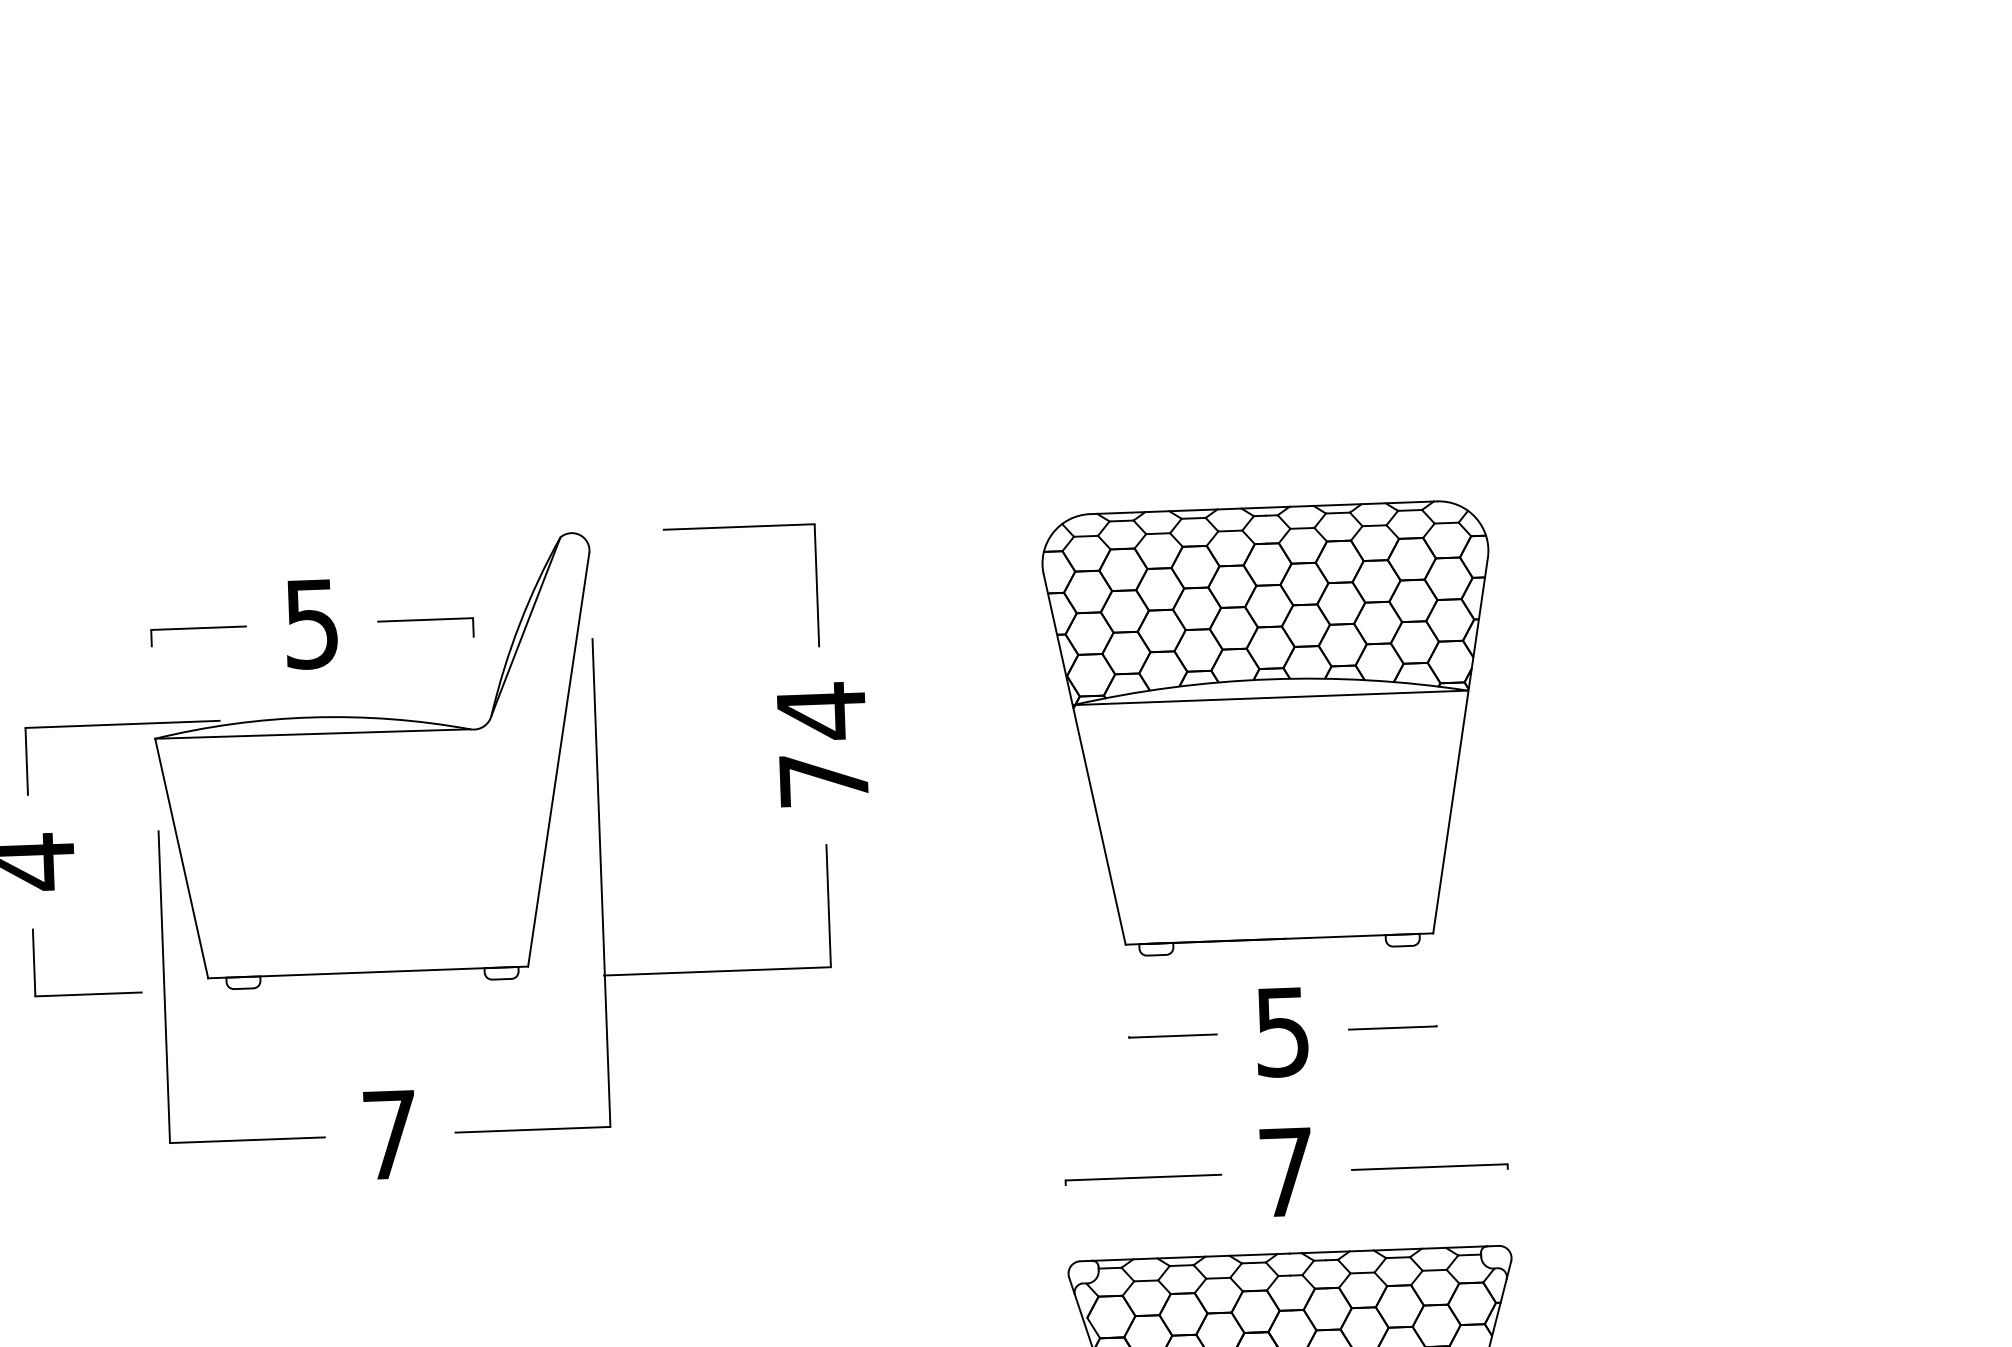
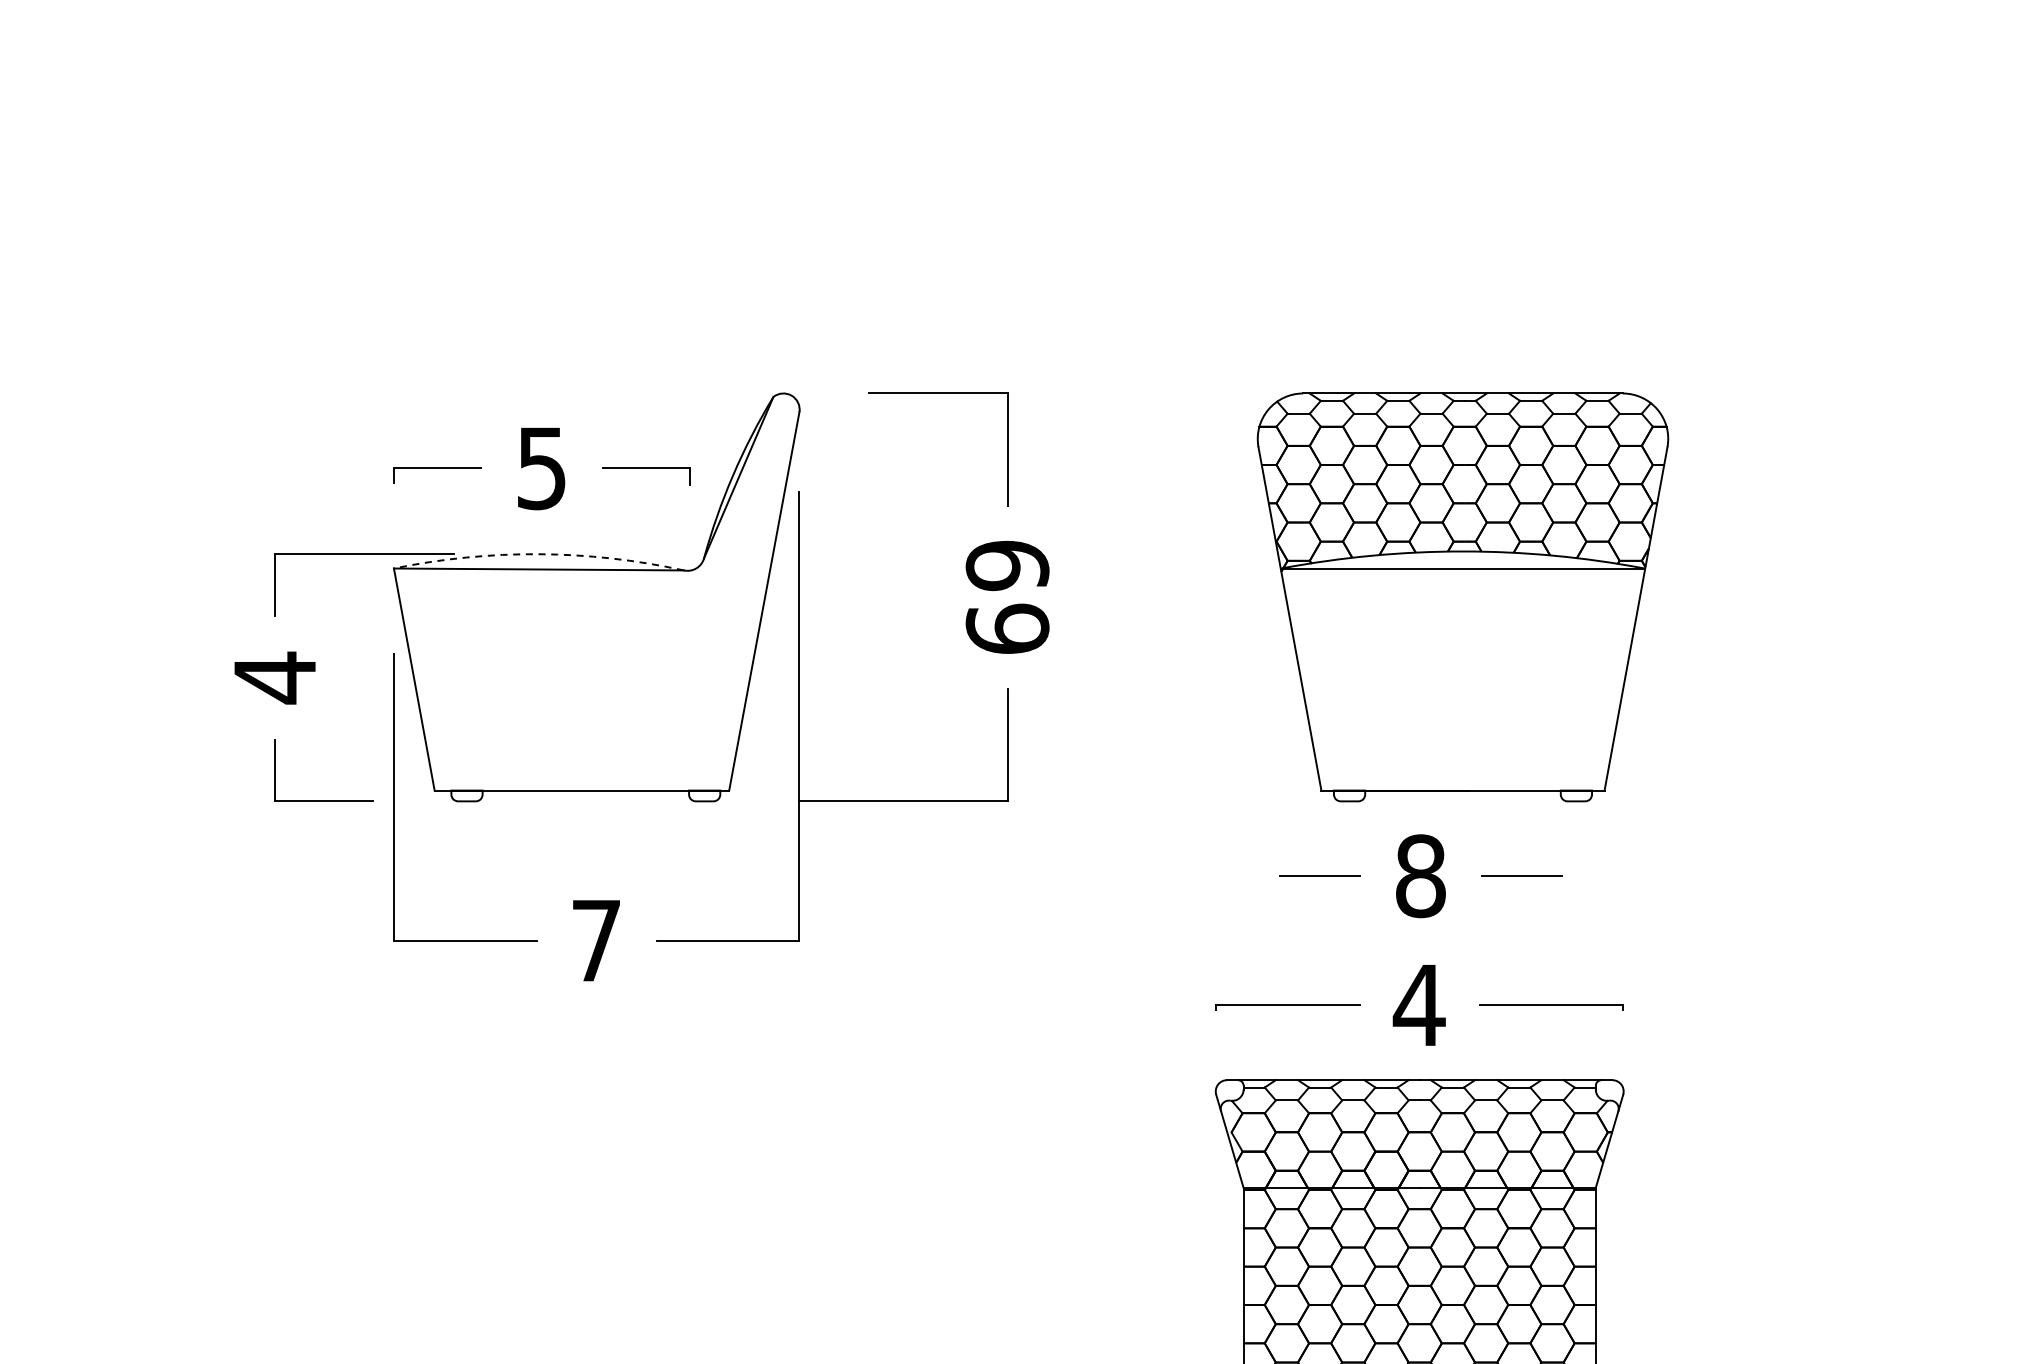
arc: (312, 717) -> (539, 554), solid -> dashed
part: (1271, 729) -> (1462, 597), moved
text: (822, 744) -> (1007, 596), 74 -> 69
text: (1282, 1032) -> (1420, 876), 5 -> 8
text: (1285, 1171) -> (1418, 1004), 7 -> 4

